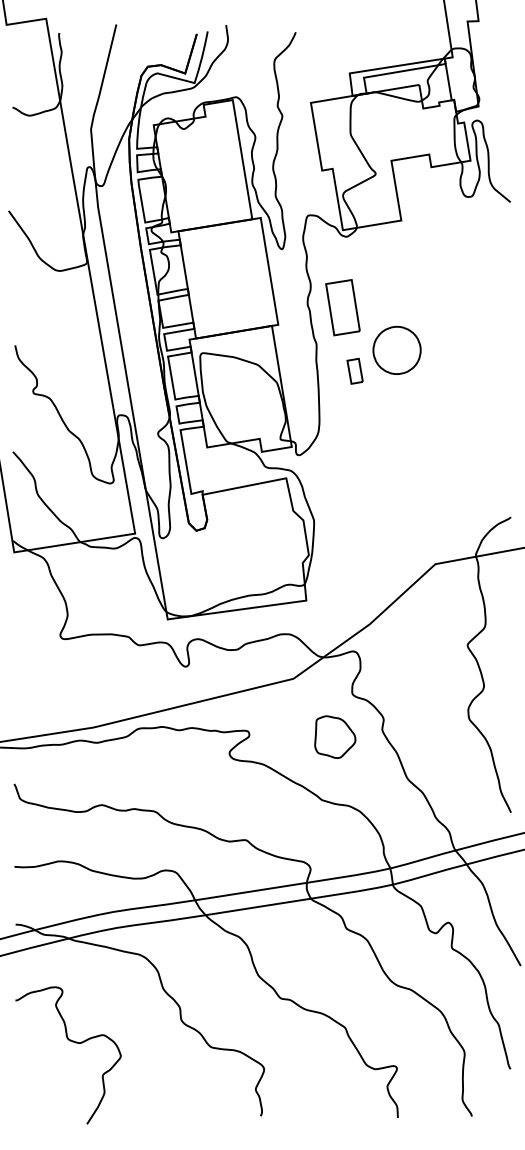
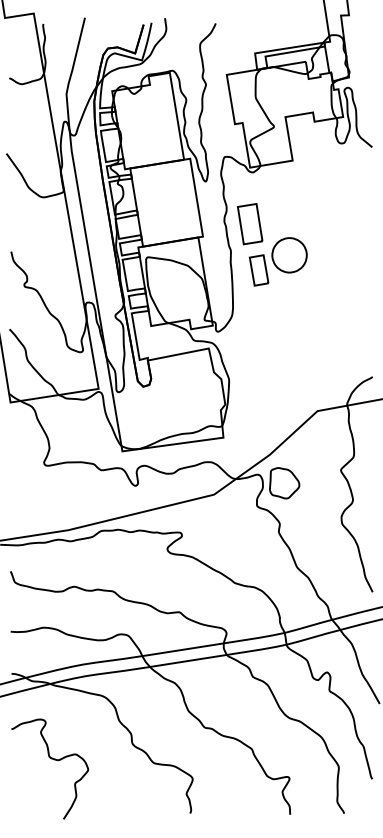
part: (354, 371) -> (258, 270), size x1.67
part: (335, 736) -> (284, 482), moved

